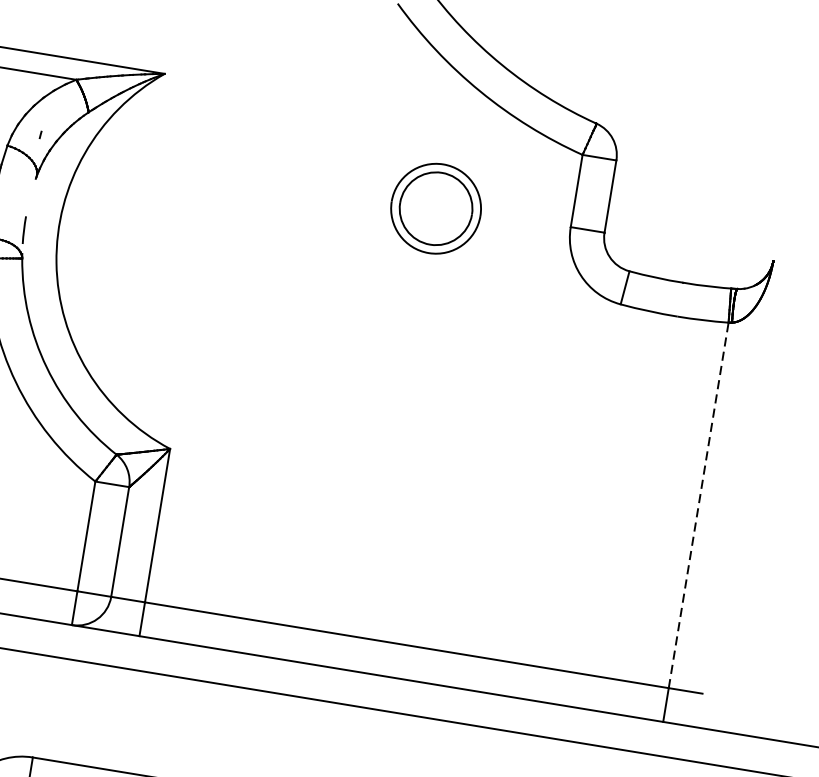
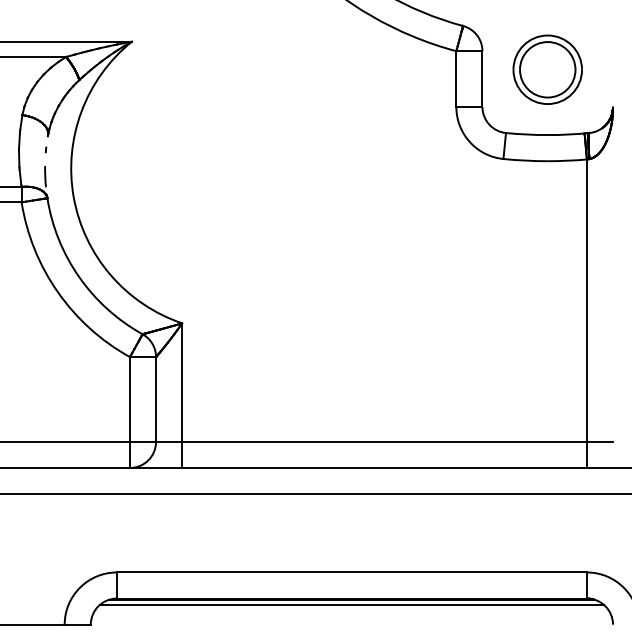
arc: (40, 134) -> (45, 149), moved
part: (435, 208) -> (547, 69), moved
line: (698, 505) -> (586, 300), dashed -> solid

